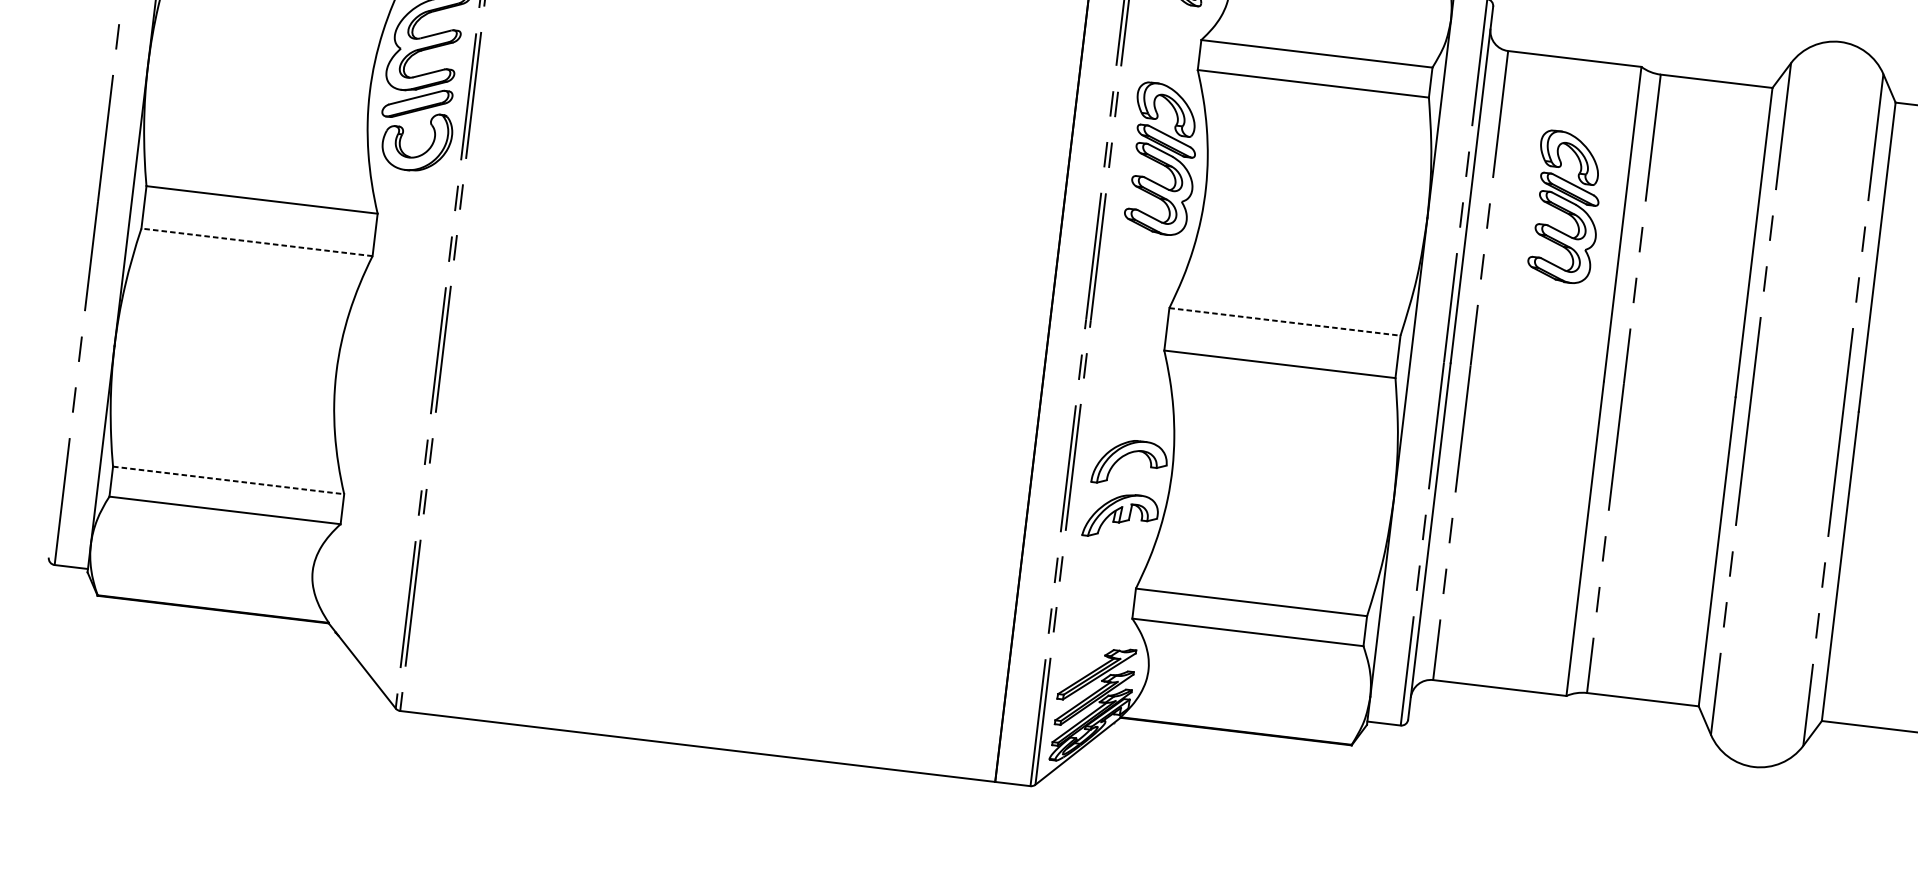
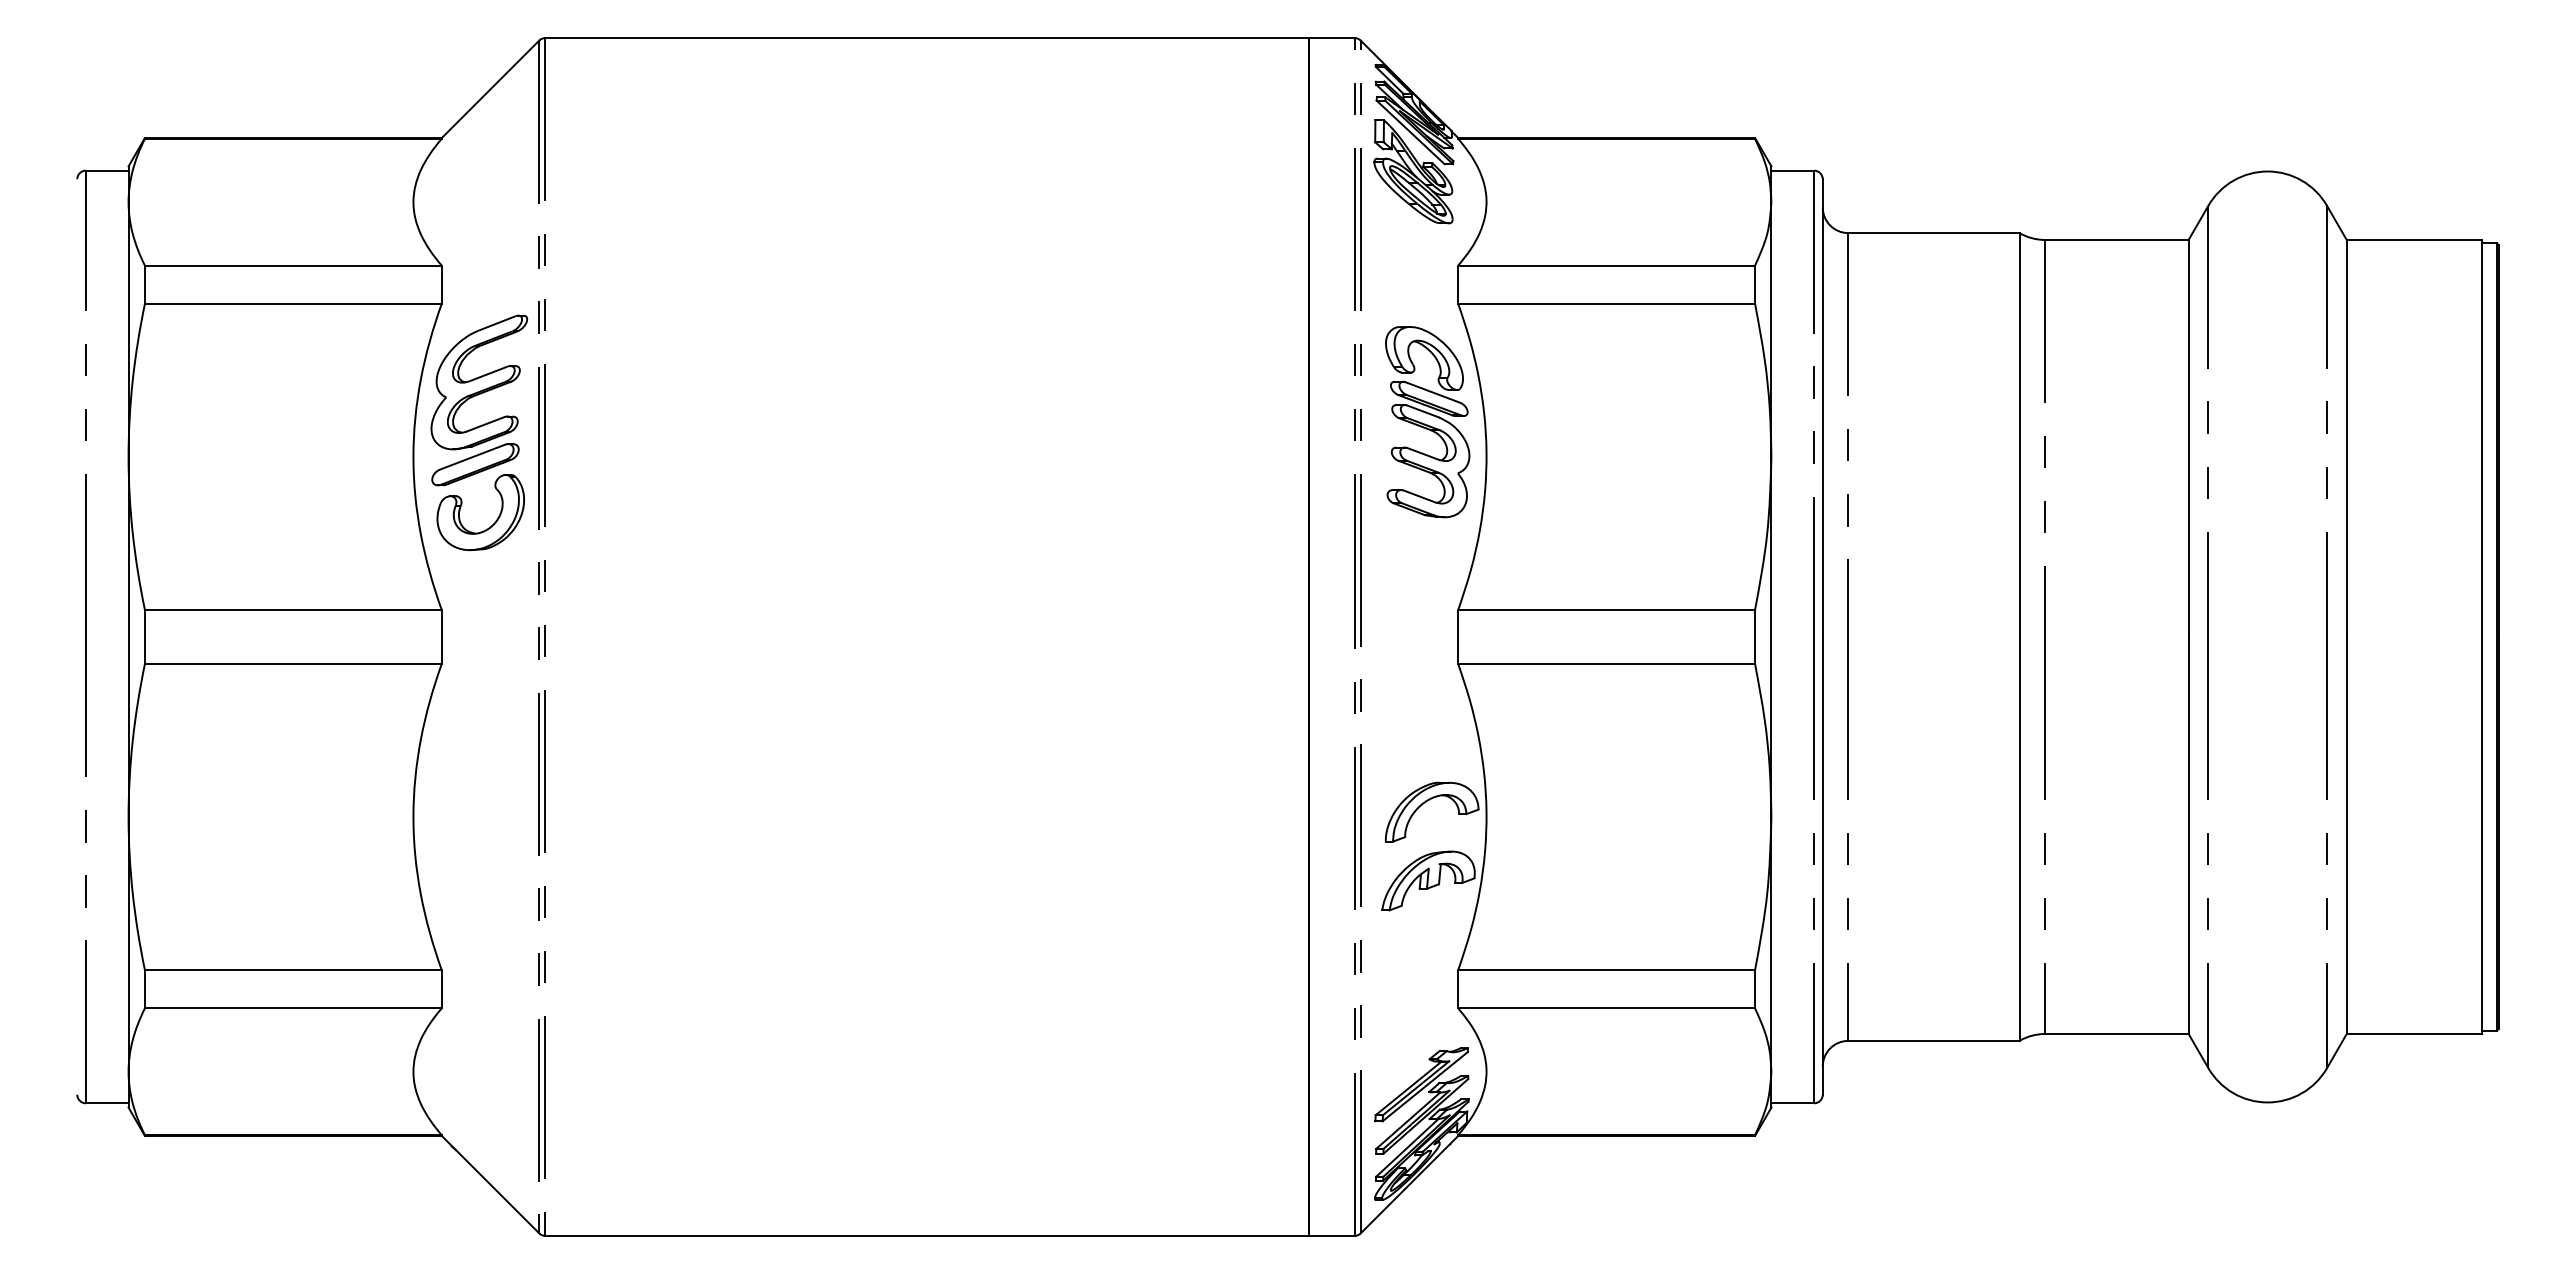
part: (1566, 207) -> (1945, 422), removed
line: (256, 242) -> (292, 664), dashed -> solid
line: (1285, 321) -> (1607, 609), dashed -> solid
line: (228, 480) -> (293, 969), dashed -> solid

